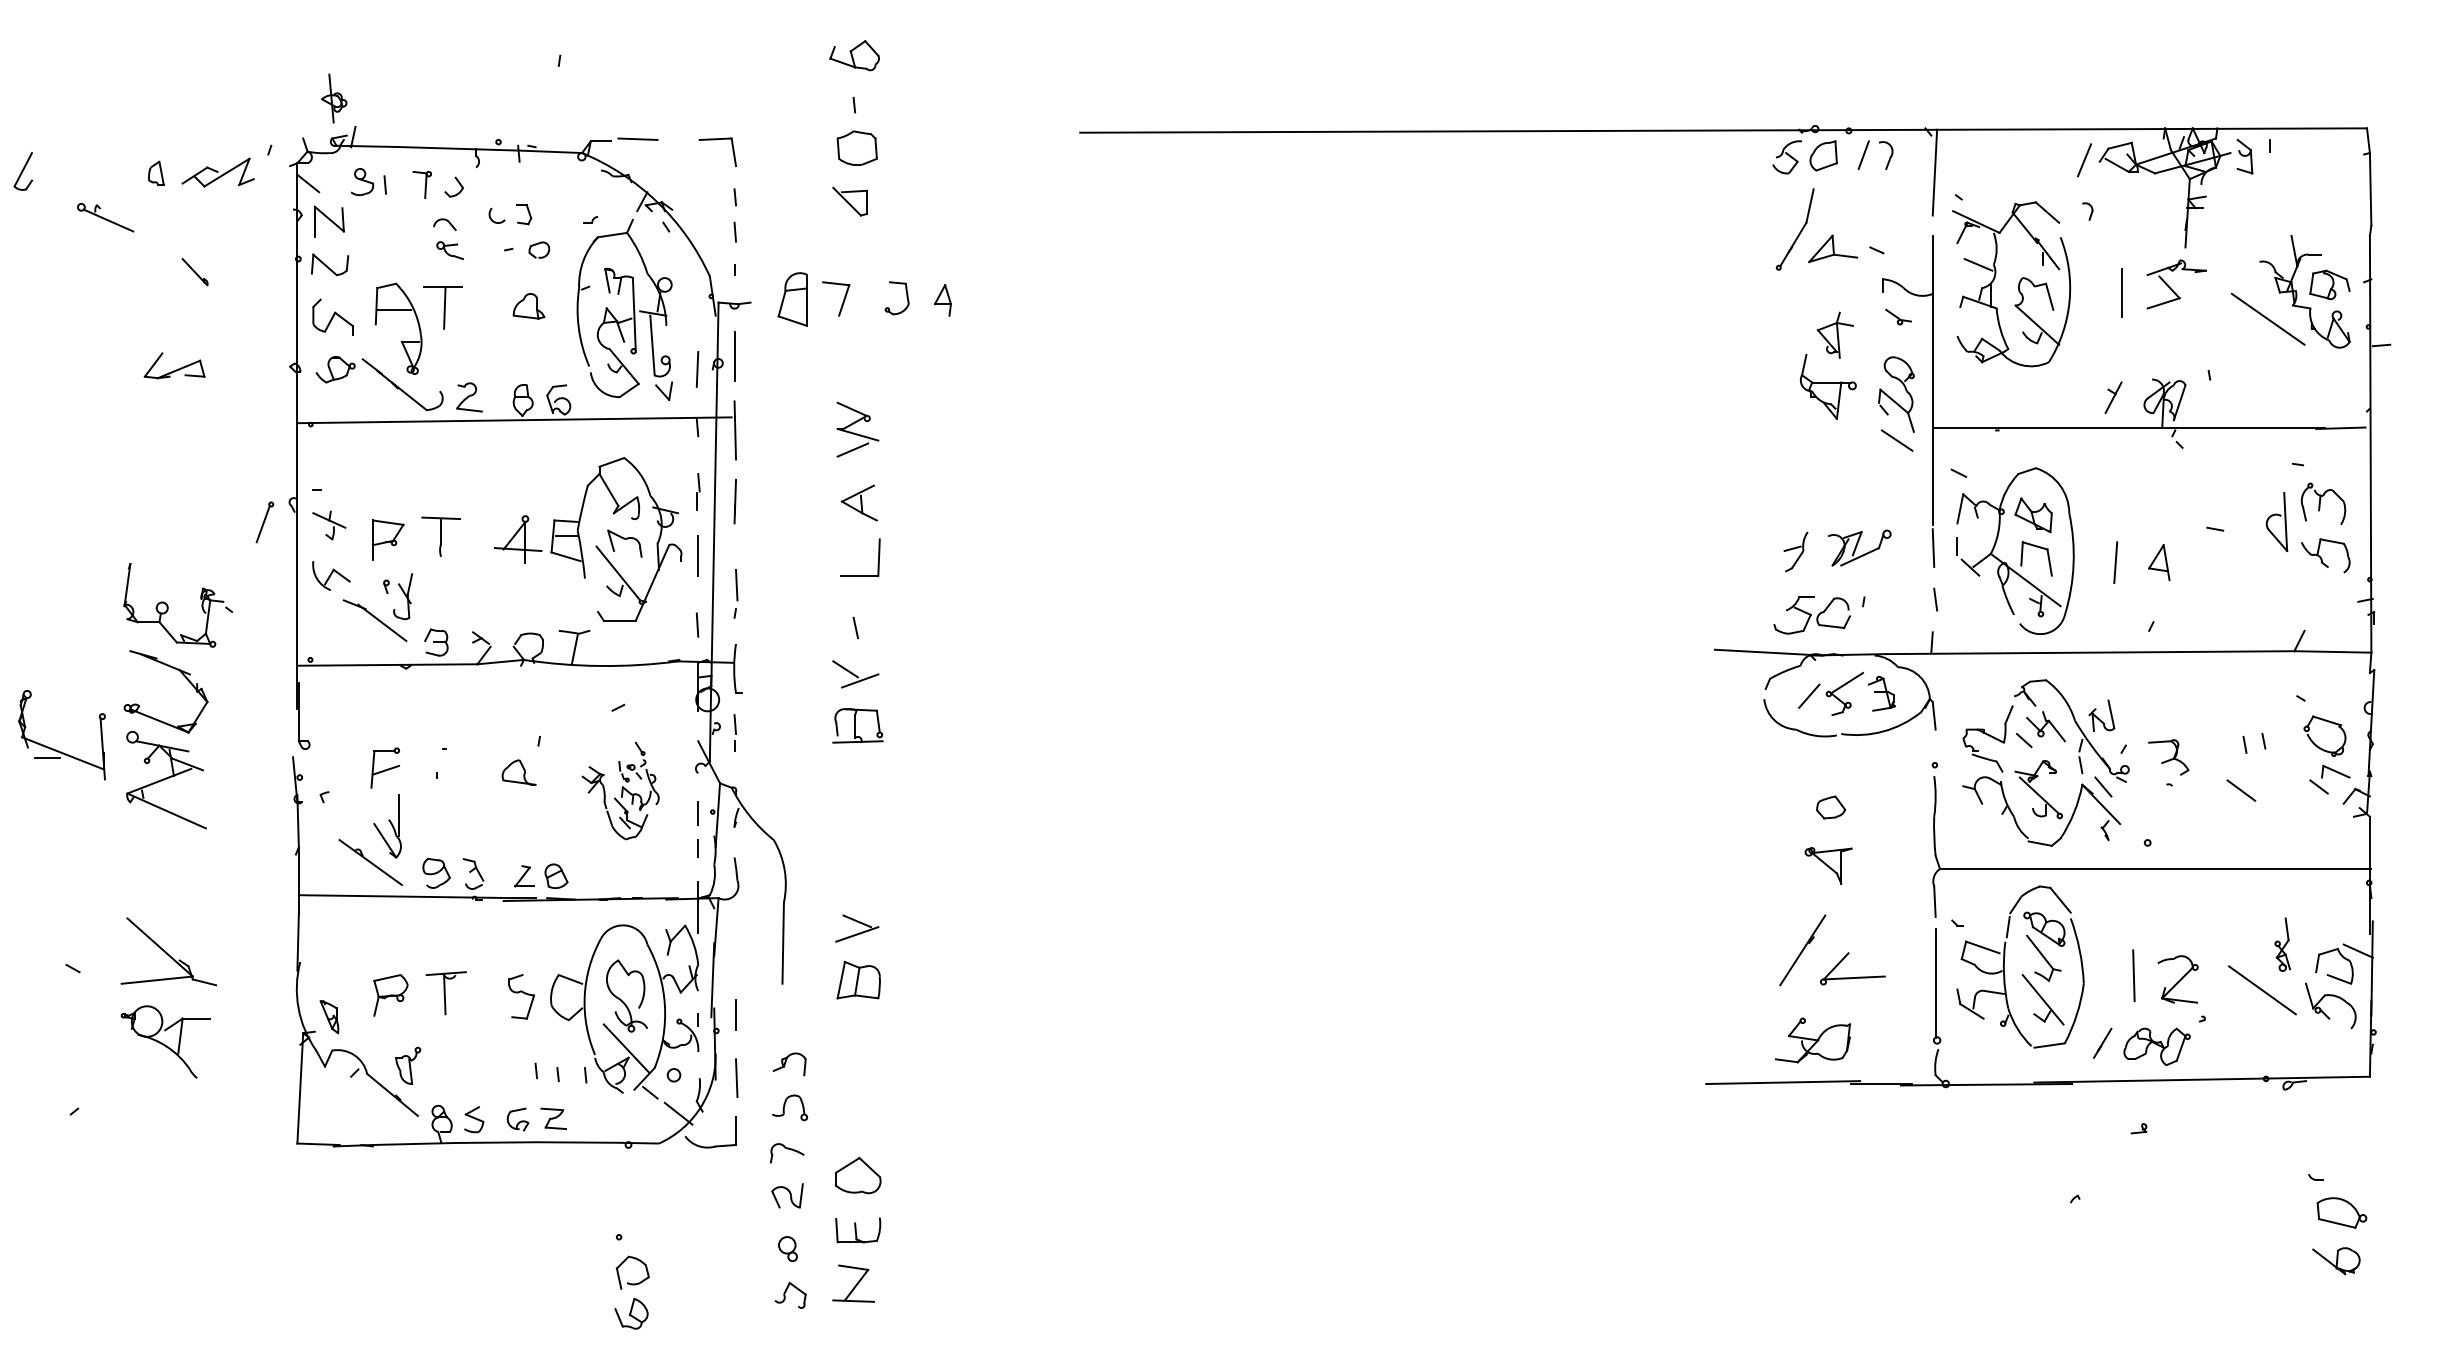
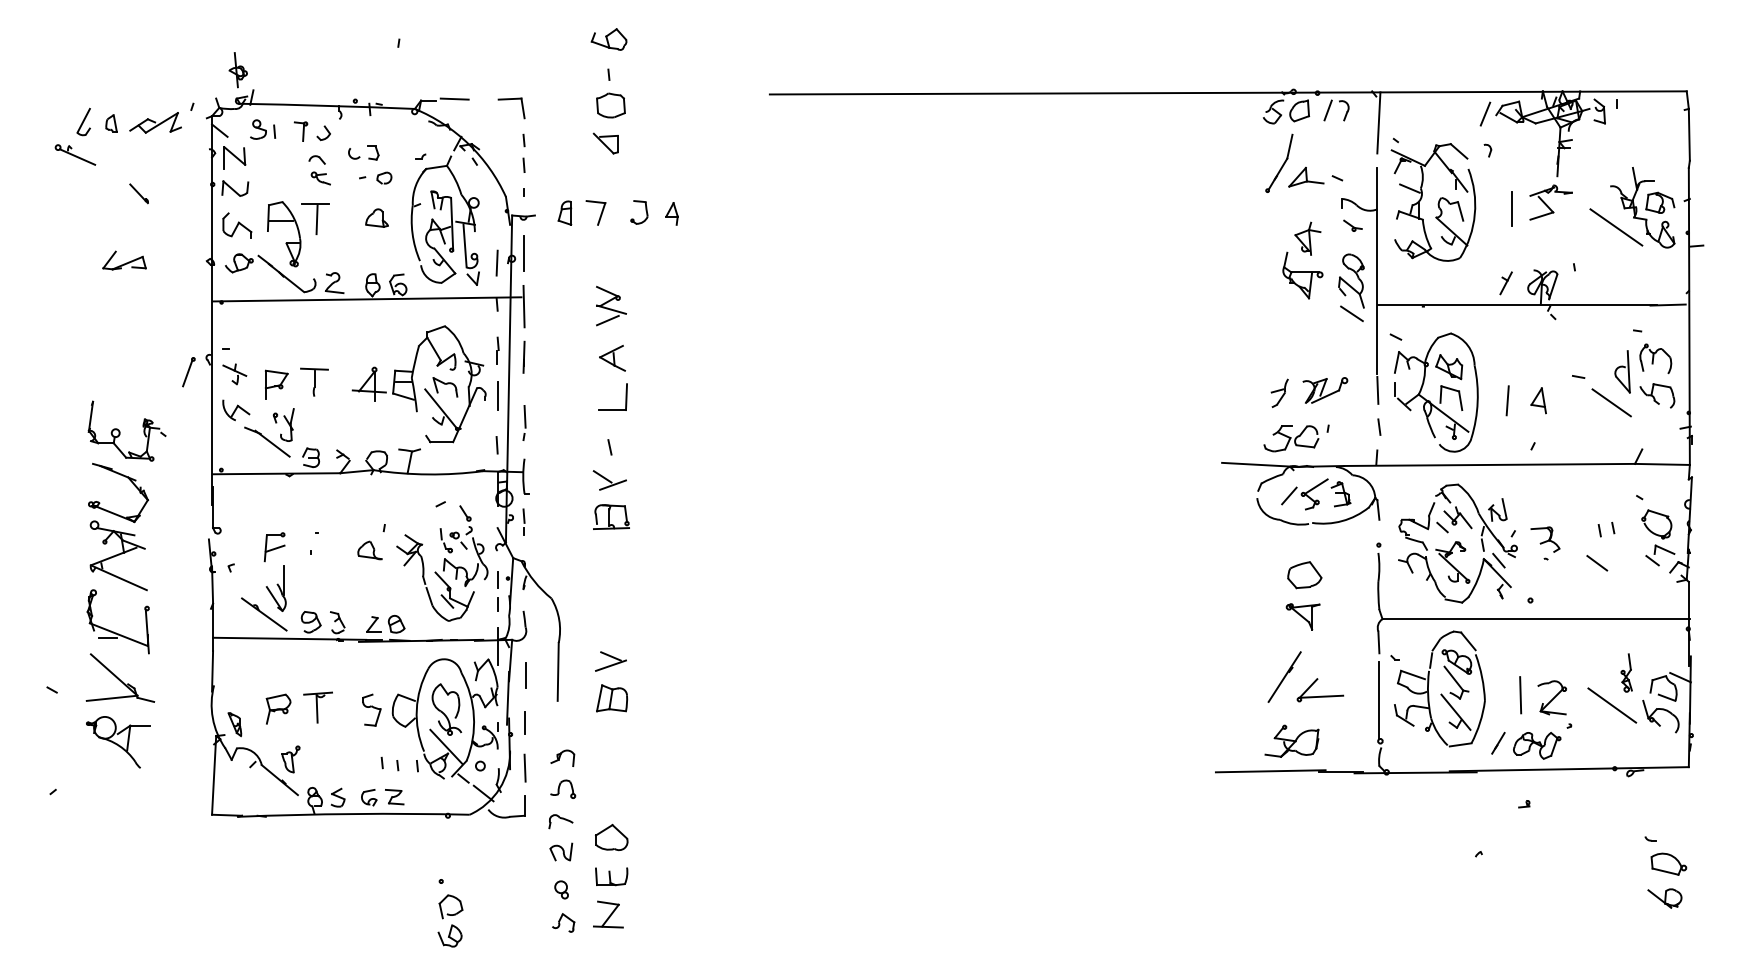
part: (22, 170) -> (83, 121), moved
part: (792, 298) -> (564, 212), size x0.62
line: (2261, 565) -> (1611, 402), added
part: (55, 748) -> (113, 631), moved
part: (620, 790) -> (442, 563), size x1.67
part: (1830, 807) -> (1304, 575), size x1.67
line: (737, 948) -> (525, 675), added

